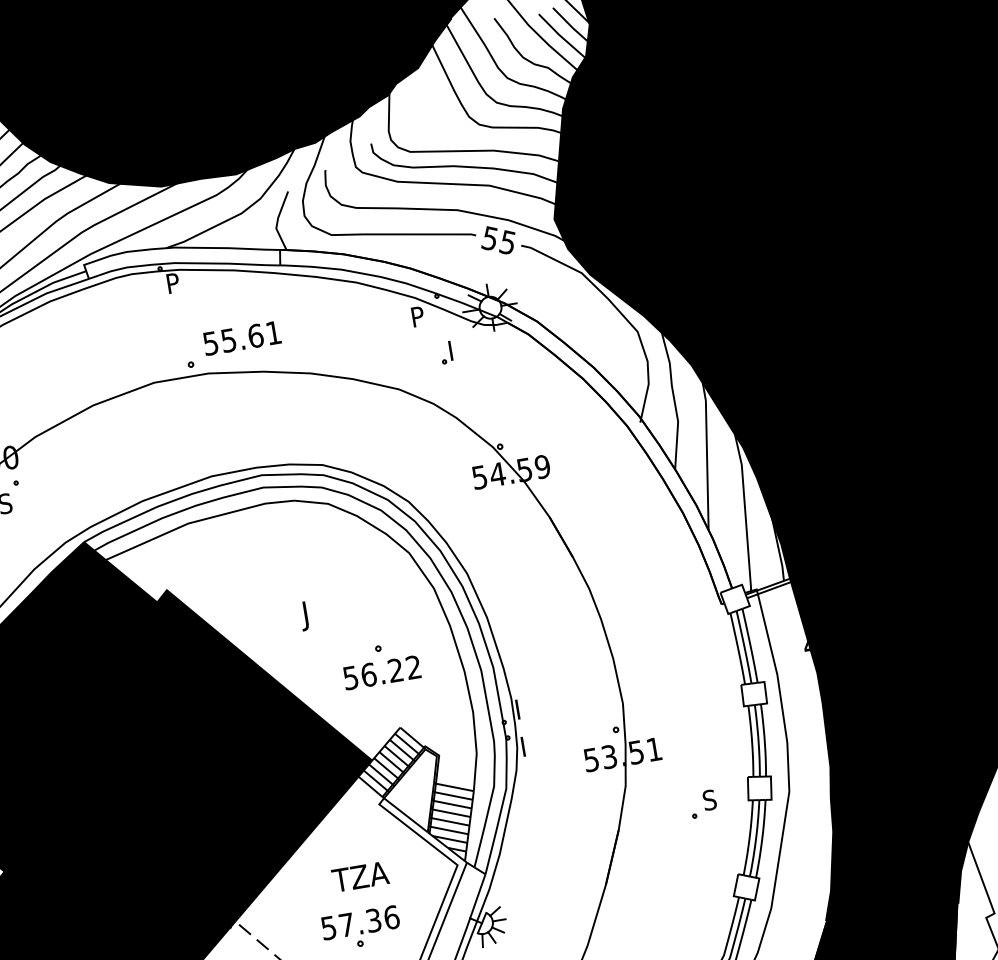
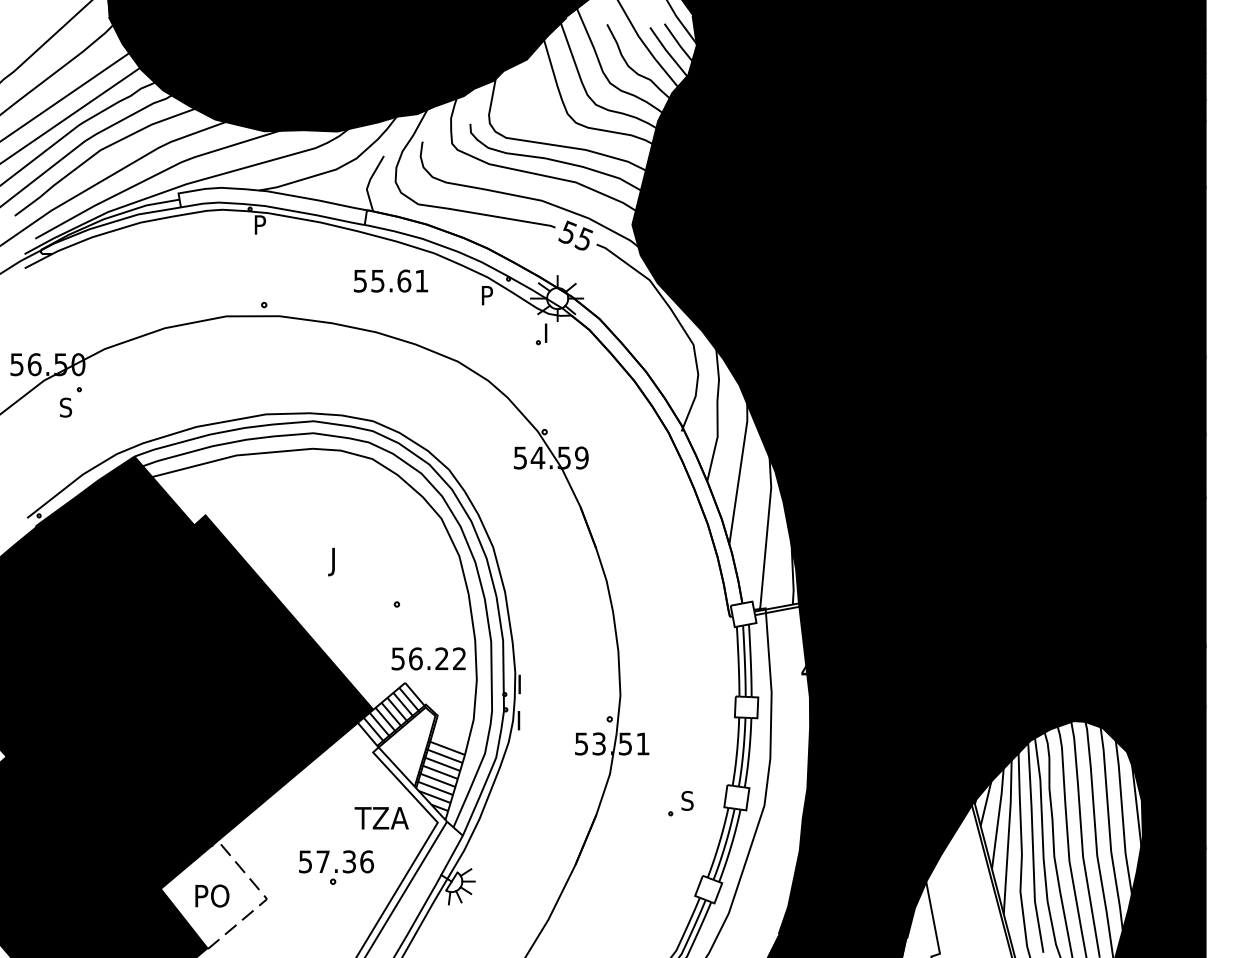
text: (241, 337) -> (390, 280), moved
part: (446, 352) -> (541, 334), moved
text: (381, 672) -> (428, 658), moved
text: (360, 877) -> (381, 818), moved

